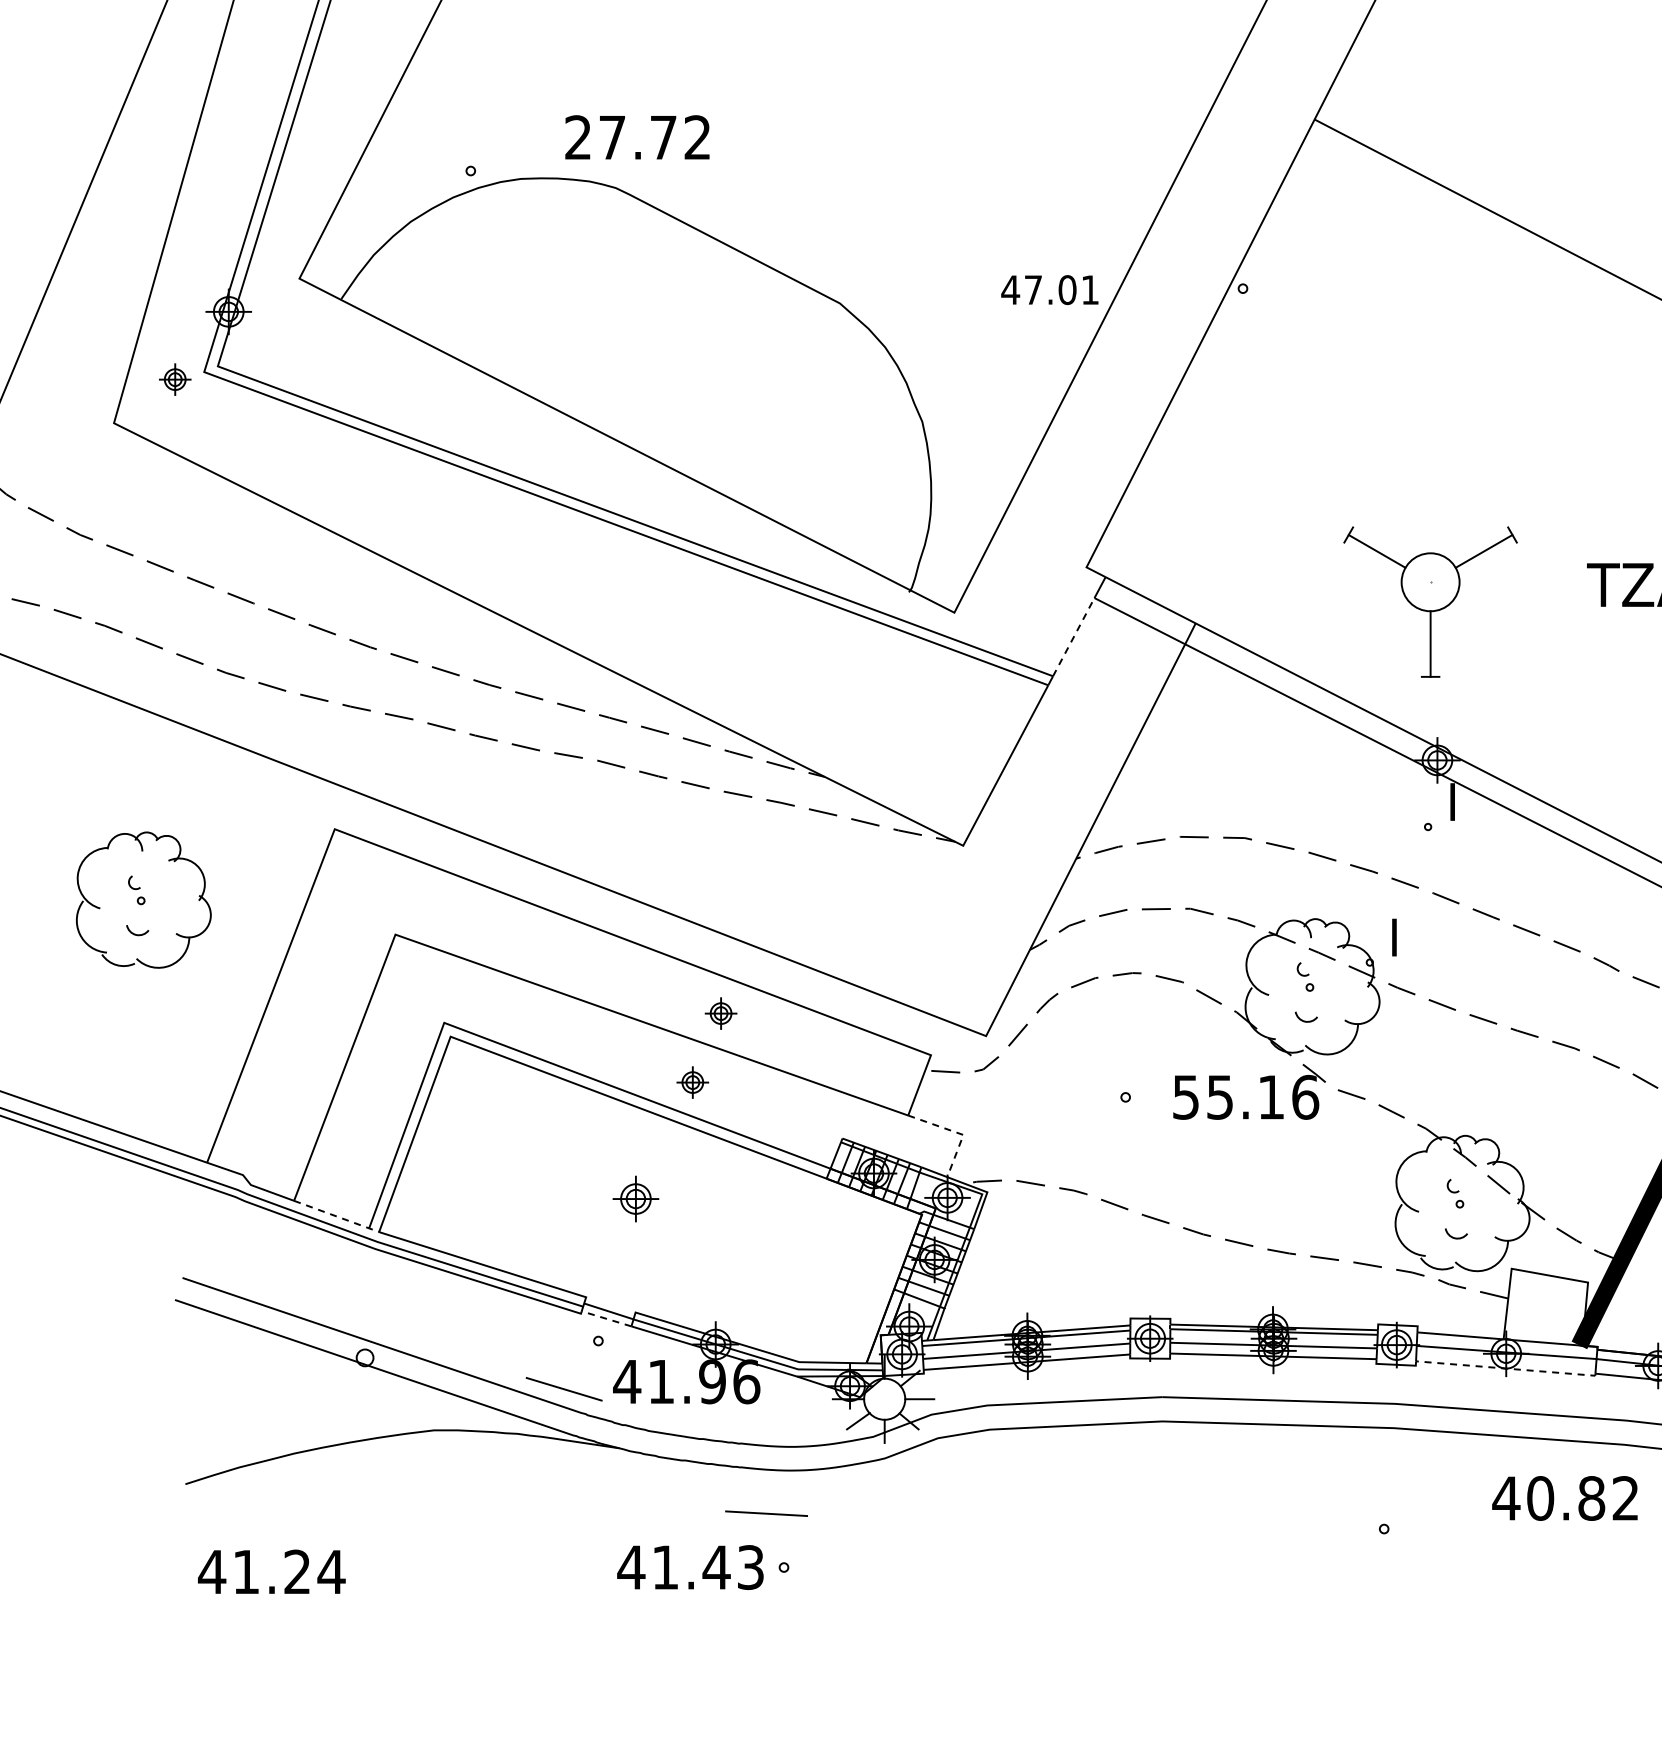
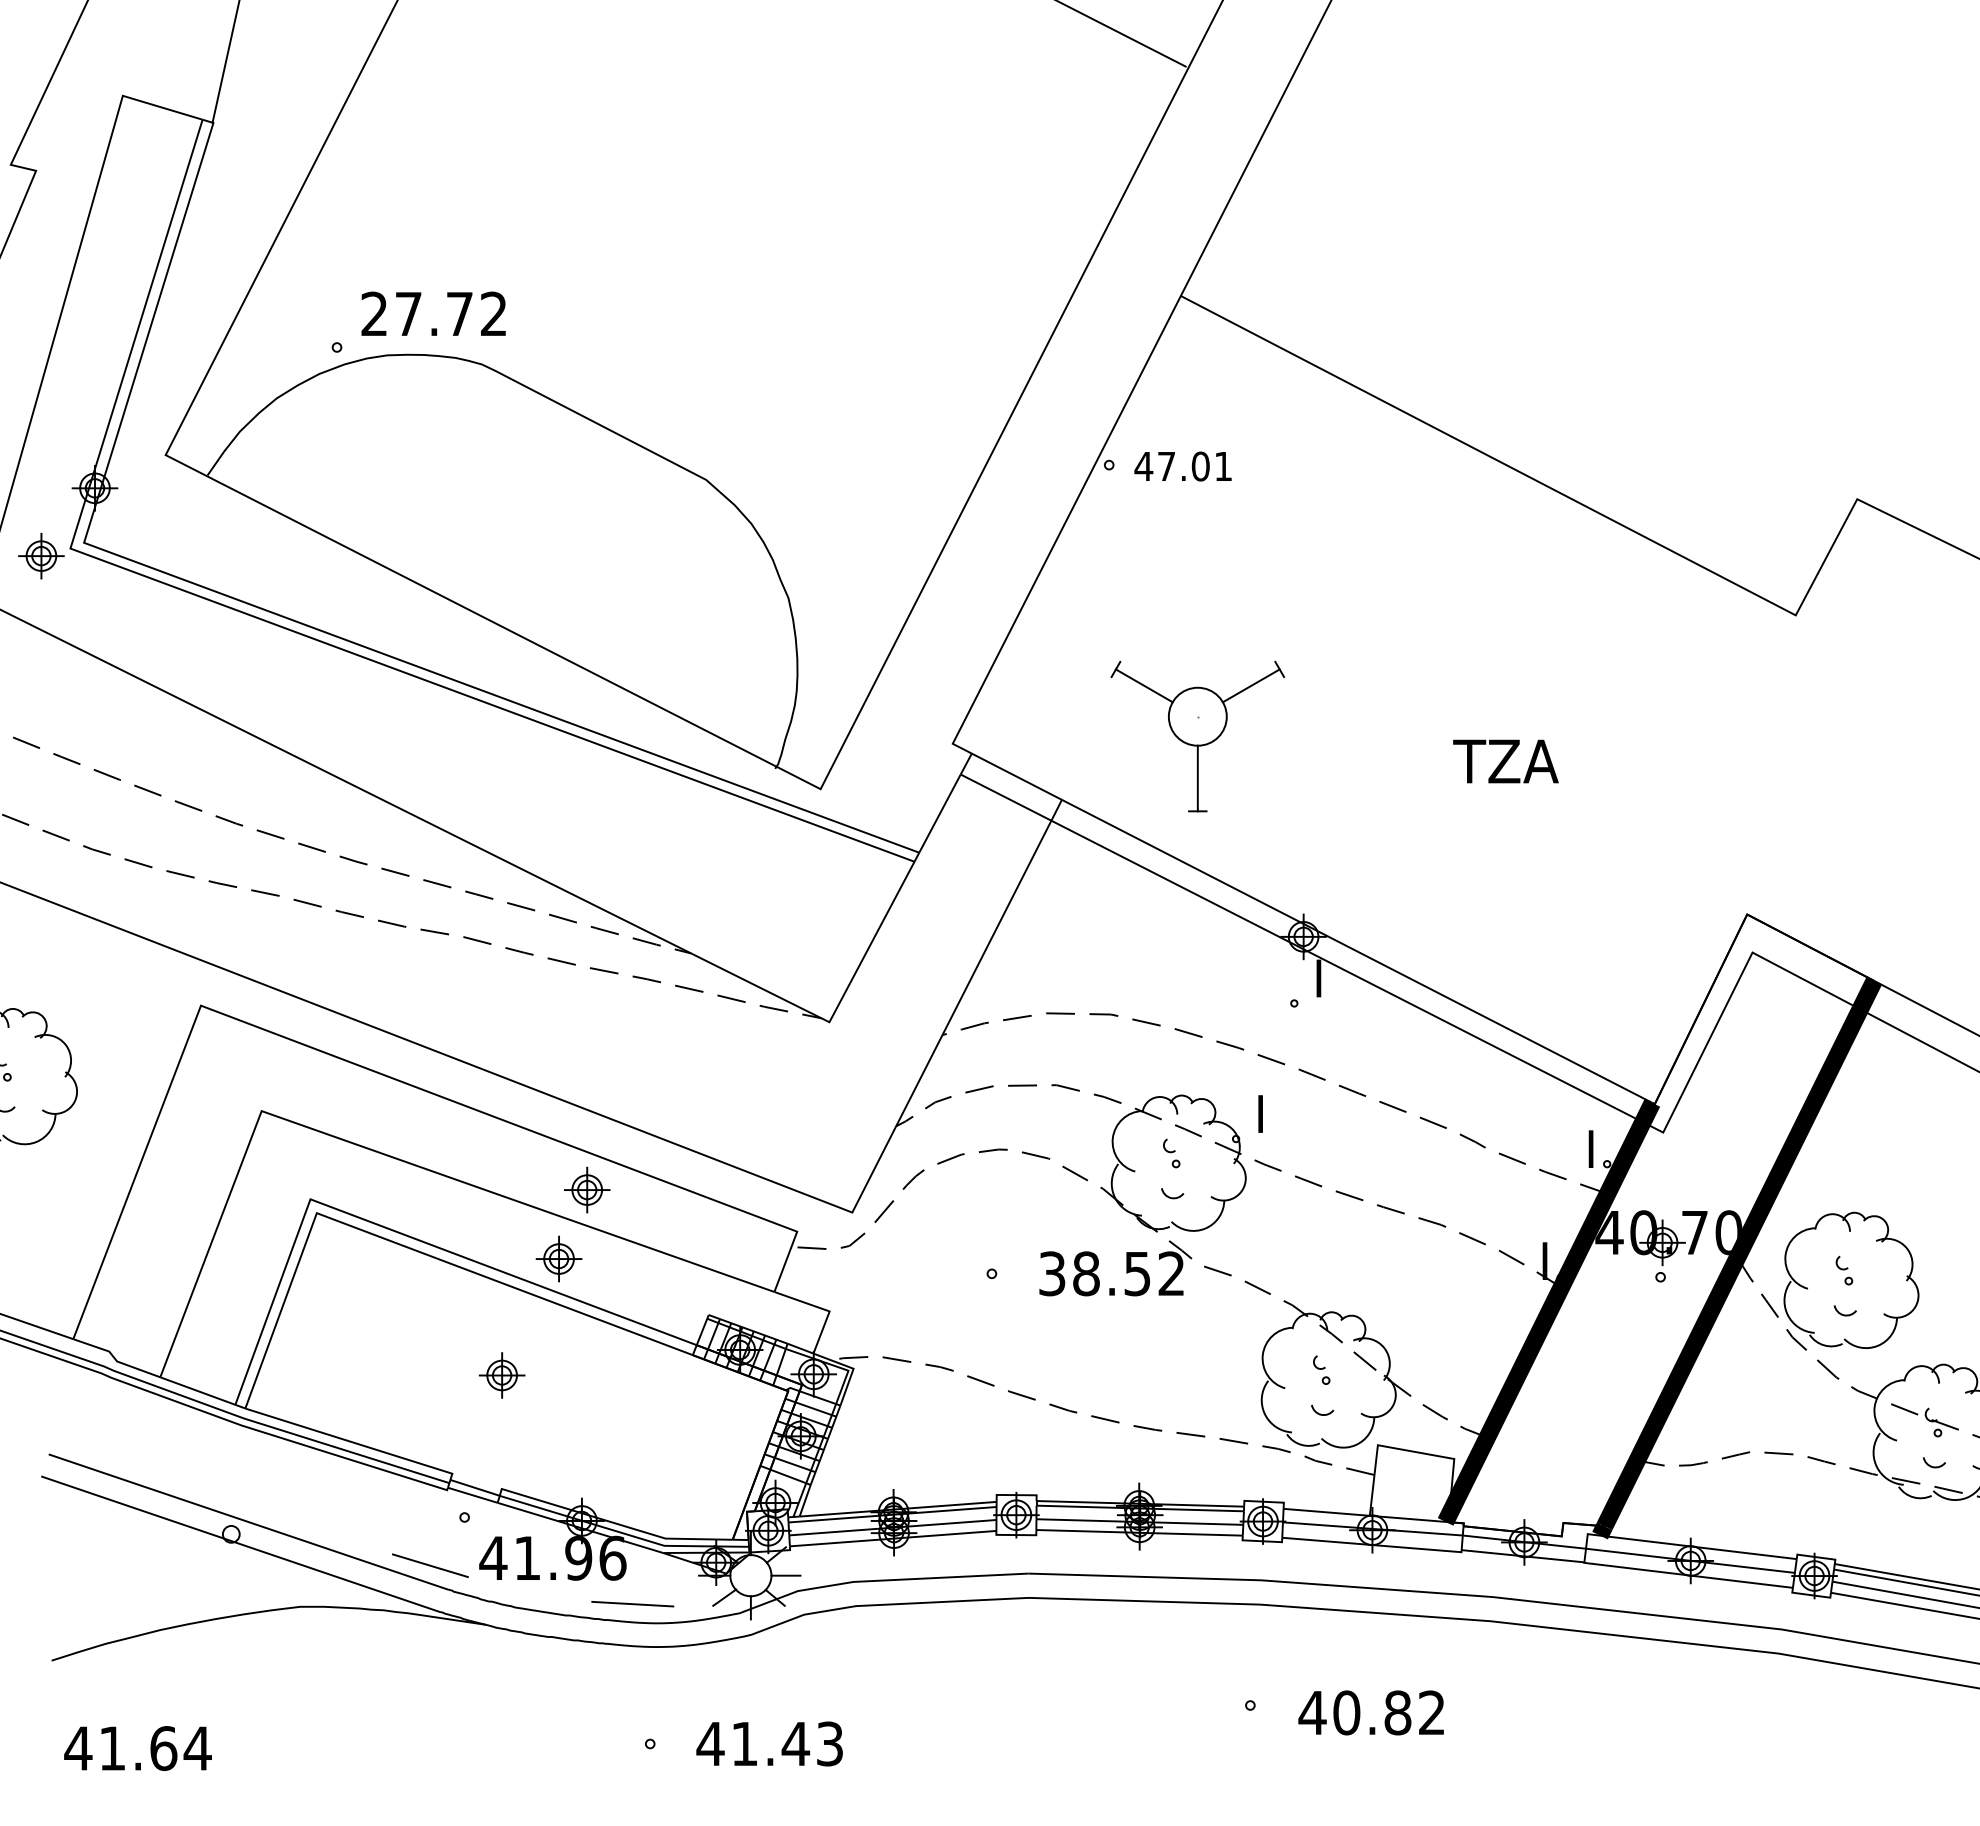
text: (637, 137) -> (433, 313), moved
text: (1049, 290) -> (1182, 466), moved
part: (175, 379) -> (41, 555), size x1.43
part: (1430, 602) -> (1197, 736), moved
line: (1074, 637) -> (940, 813), dashed -> solid
part: (721, 1013) -> (587, 1189), size x1.43
part: (692, 1082) -> (558, 1258), size x1.43
text: (1246, 1097) -> (1112, 1273), 55.16 -> 38.52
line: (958, 1133) -> (824, 1309), dashed -> solid
line: (337, 1217) -> (203, 1393), dashed -> solid
line: (606, 1319) -> (472, 1495), dashed -> solid
line: (1507, 1369) -> (1373, 1545), dashed -> solid
text: (1564, 1498) -> (1370, 1712), moved
line: (766, 1514) -> (632, 1604), moved
text: (690, 1567) -> (769, 1743), moved
text: (297, 1572) -> (163, 1748), 41.24 -> 41.64

